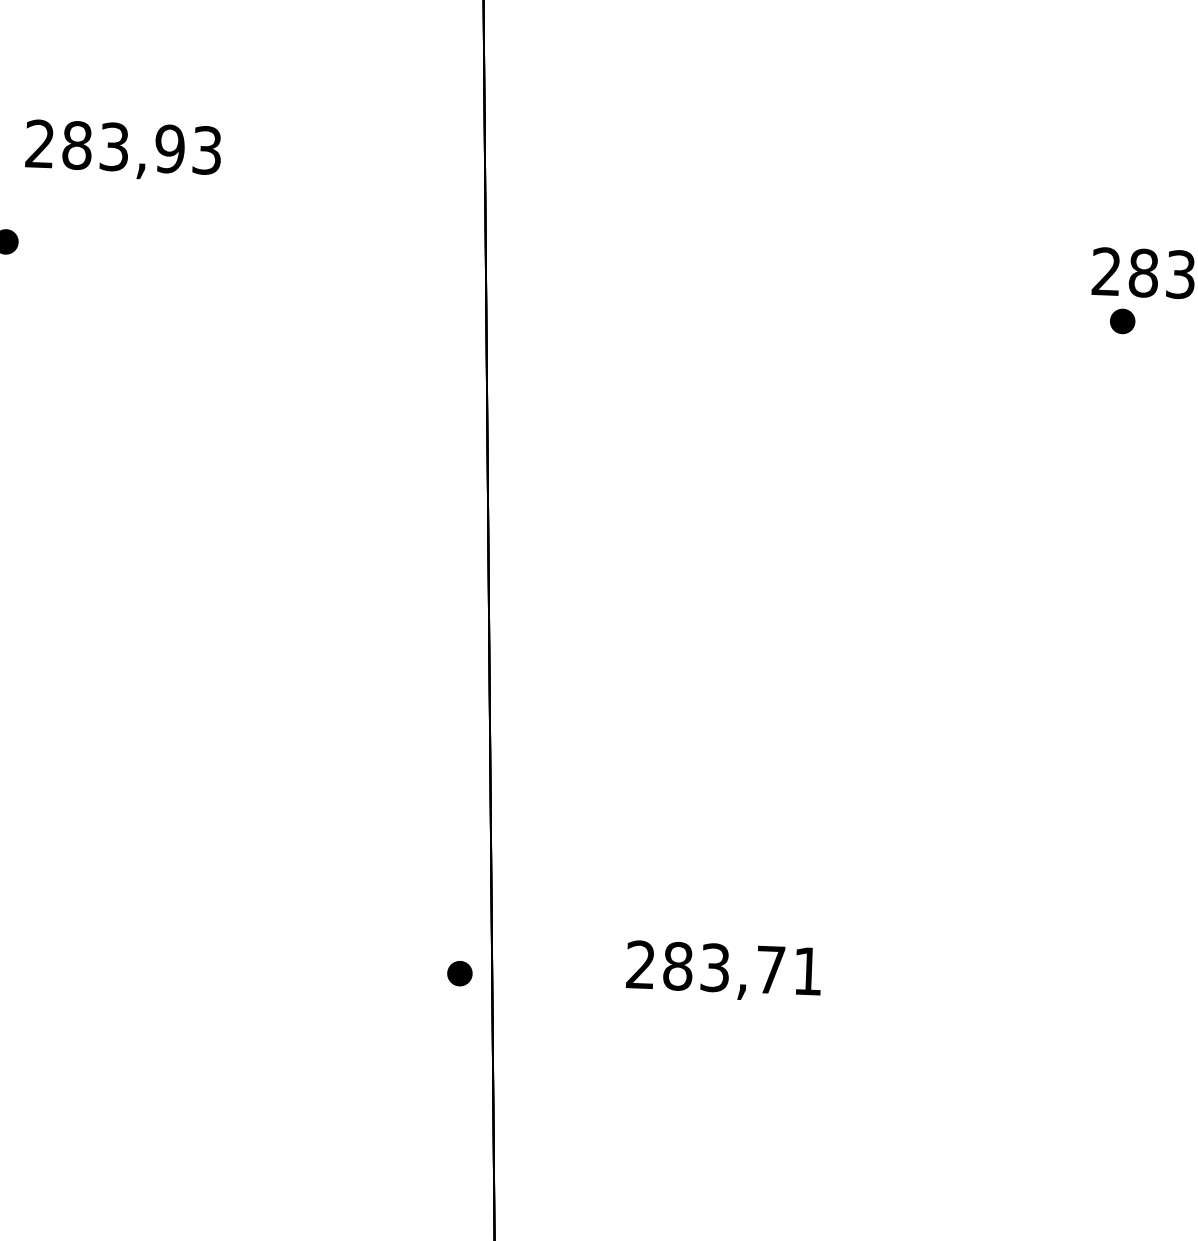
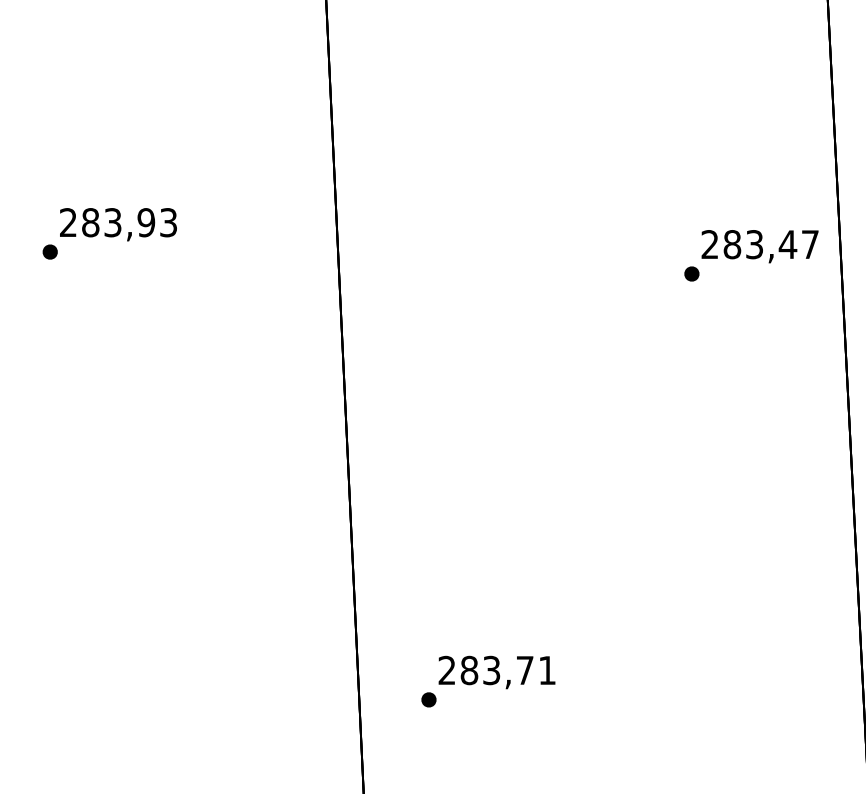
text: (123, 150) -> (118, 224), moved
part: (1122, 320) -> (691, 273), moved
part: (459, 972) -> (428, 699), moved

